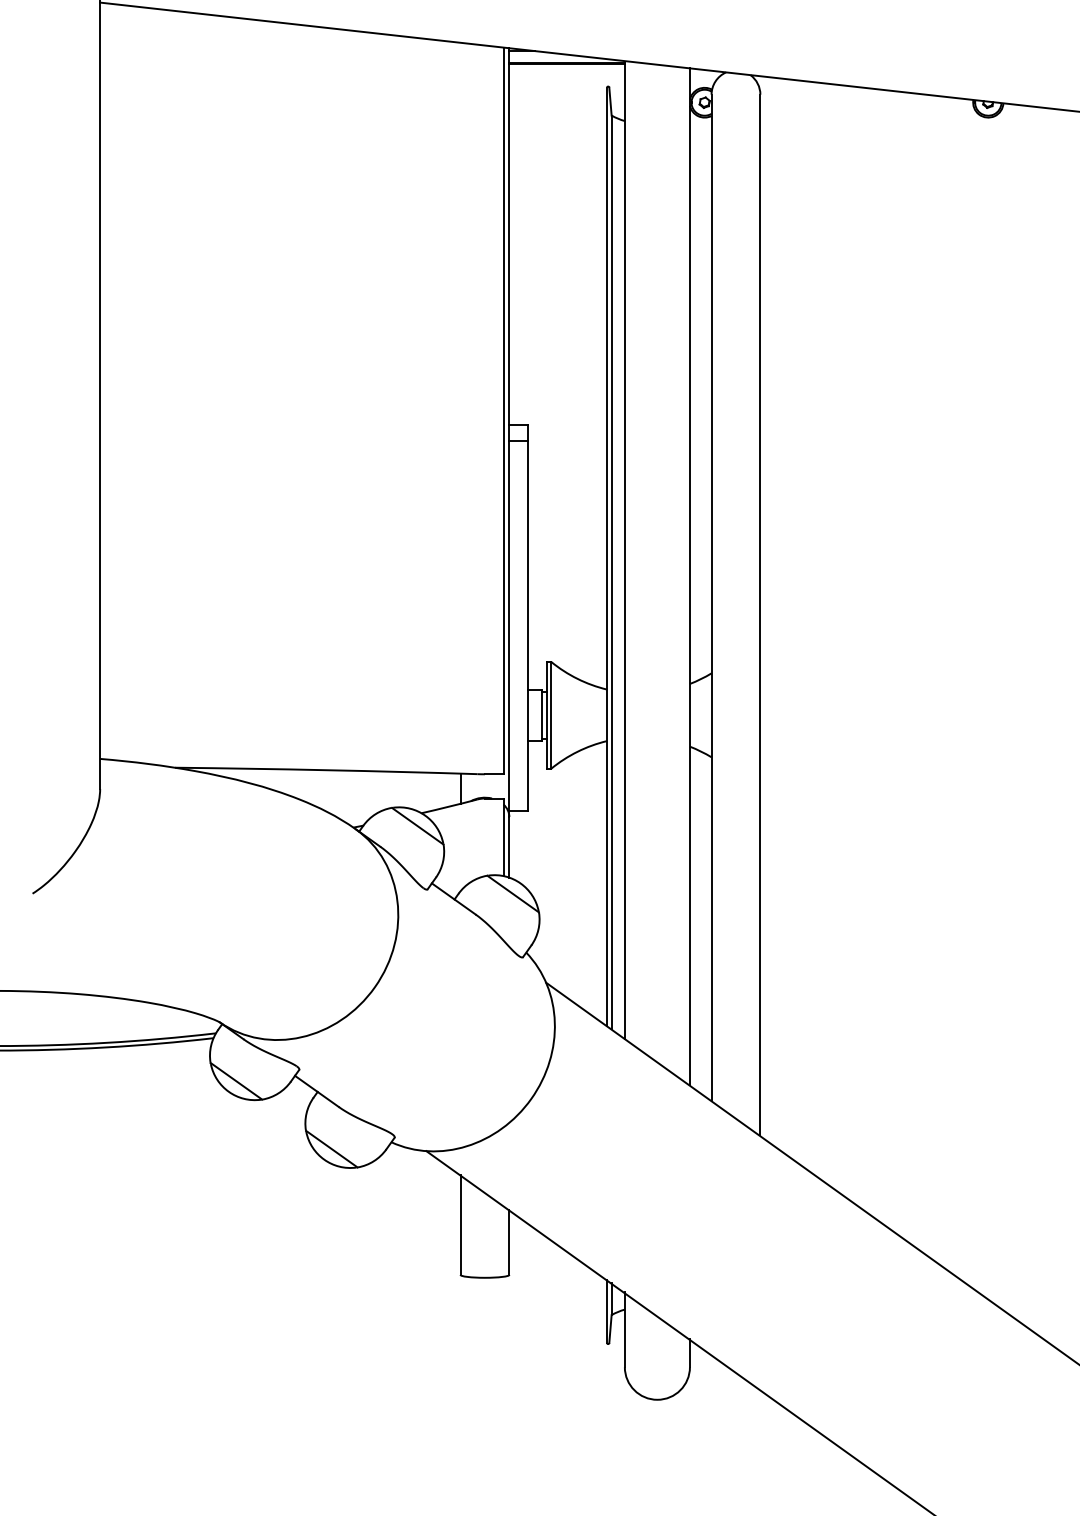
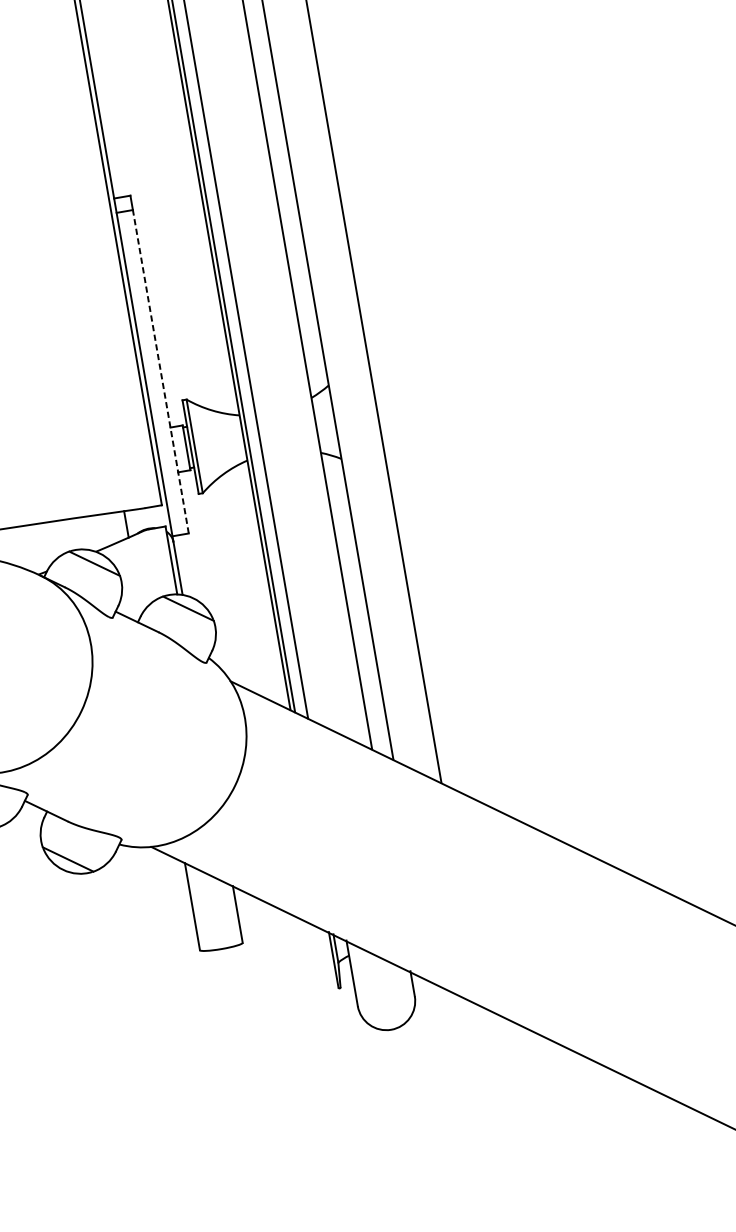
line: (527, 626) -> (160, 372), solid -> dashed

